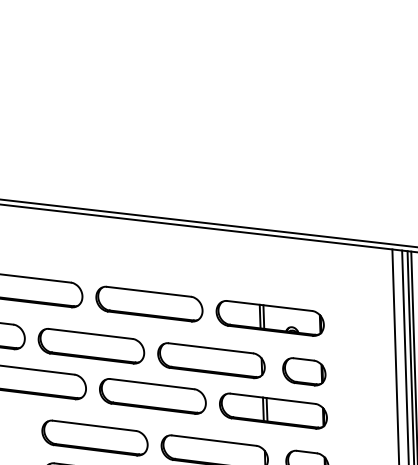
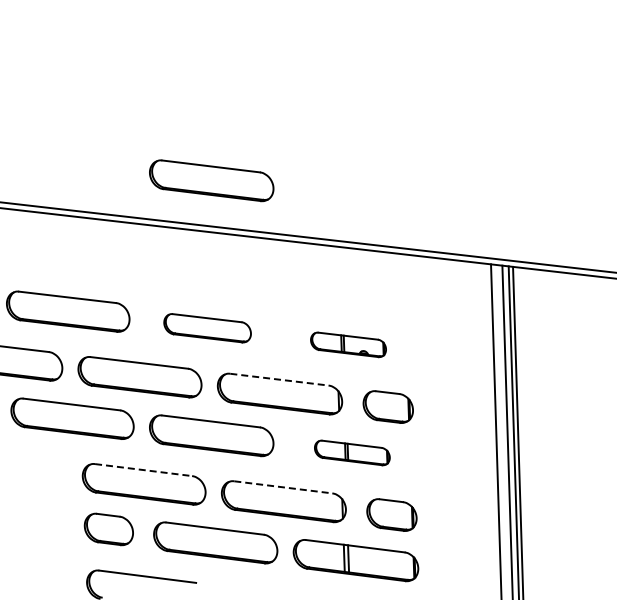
part: (152, 177) -> (211, 180), added
part: (149, 304) -> (207, 328), size x0.7
part: (270, 318) -> (348, 344), size x0.6
line: (211, 348) -> (279, 379), solid -> dashed
part: (273, 410) -> (352, 452), size x0.6
line: (94, 426) -> (143, 470), solid -> dashed
line: (214, 440) -> (283, 487), solid -> dashed

